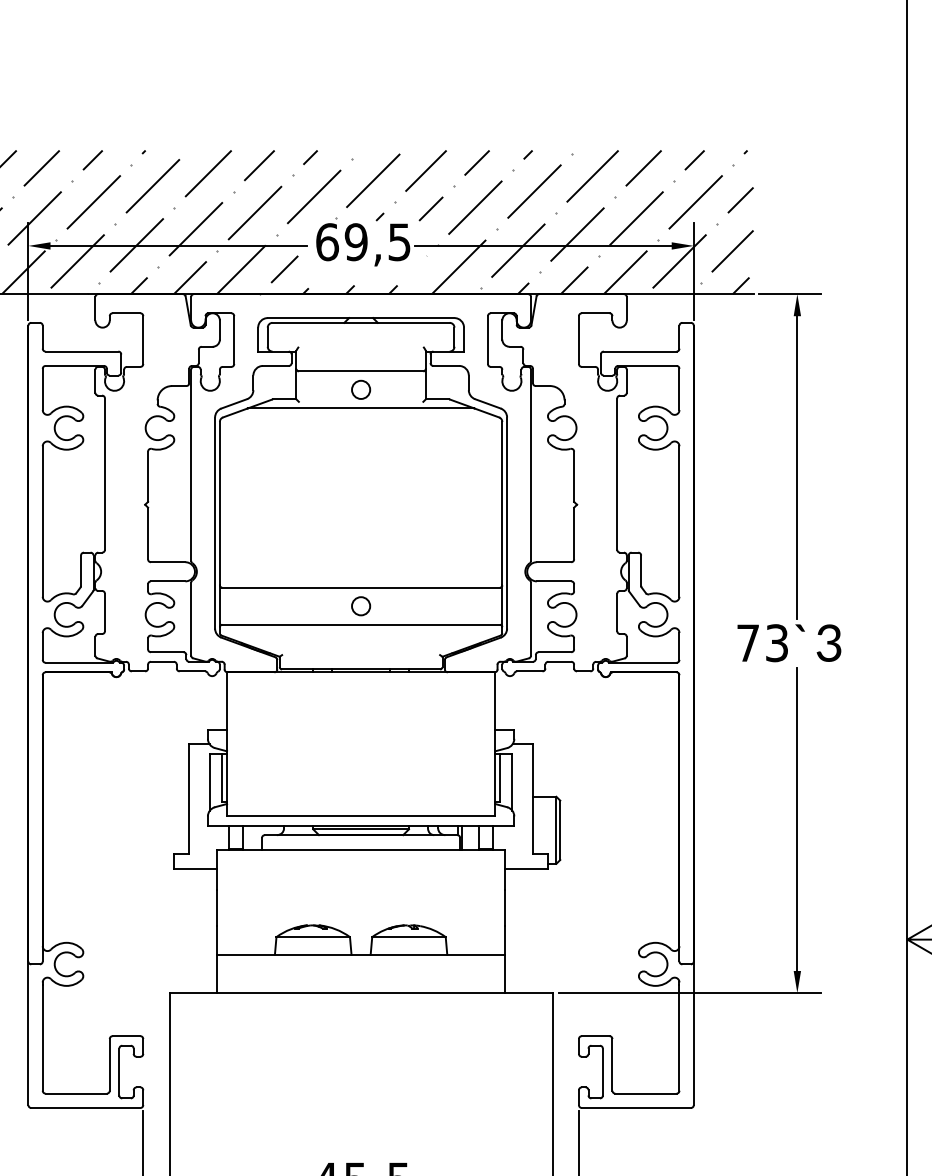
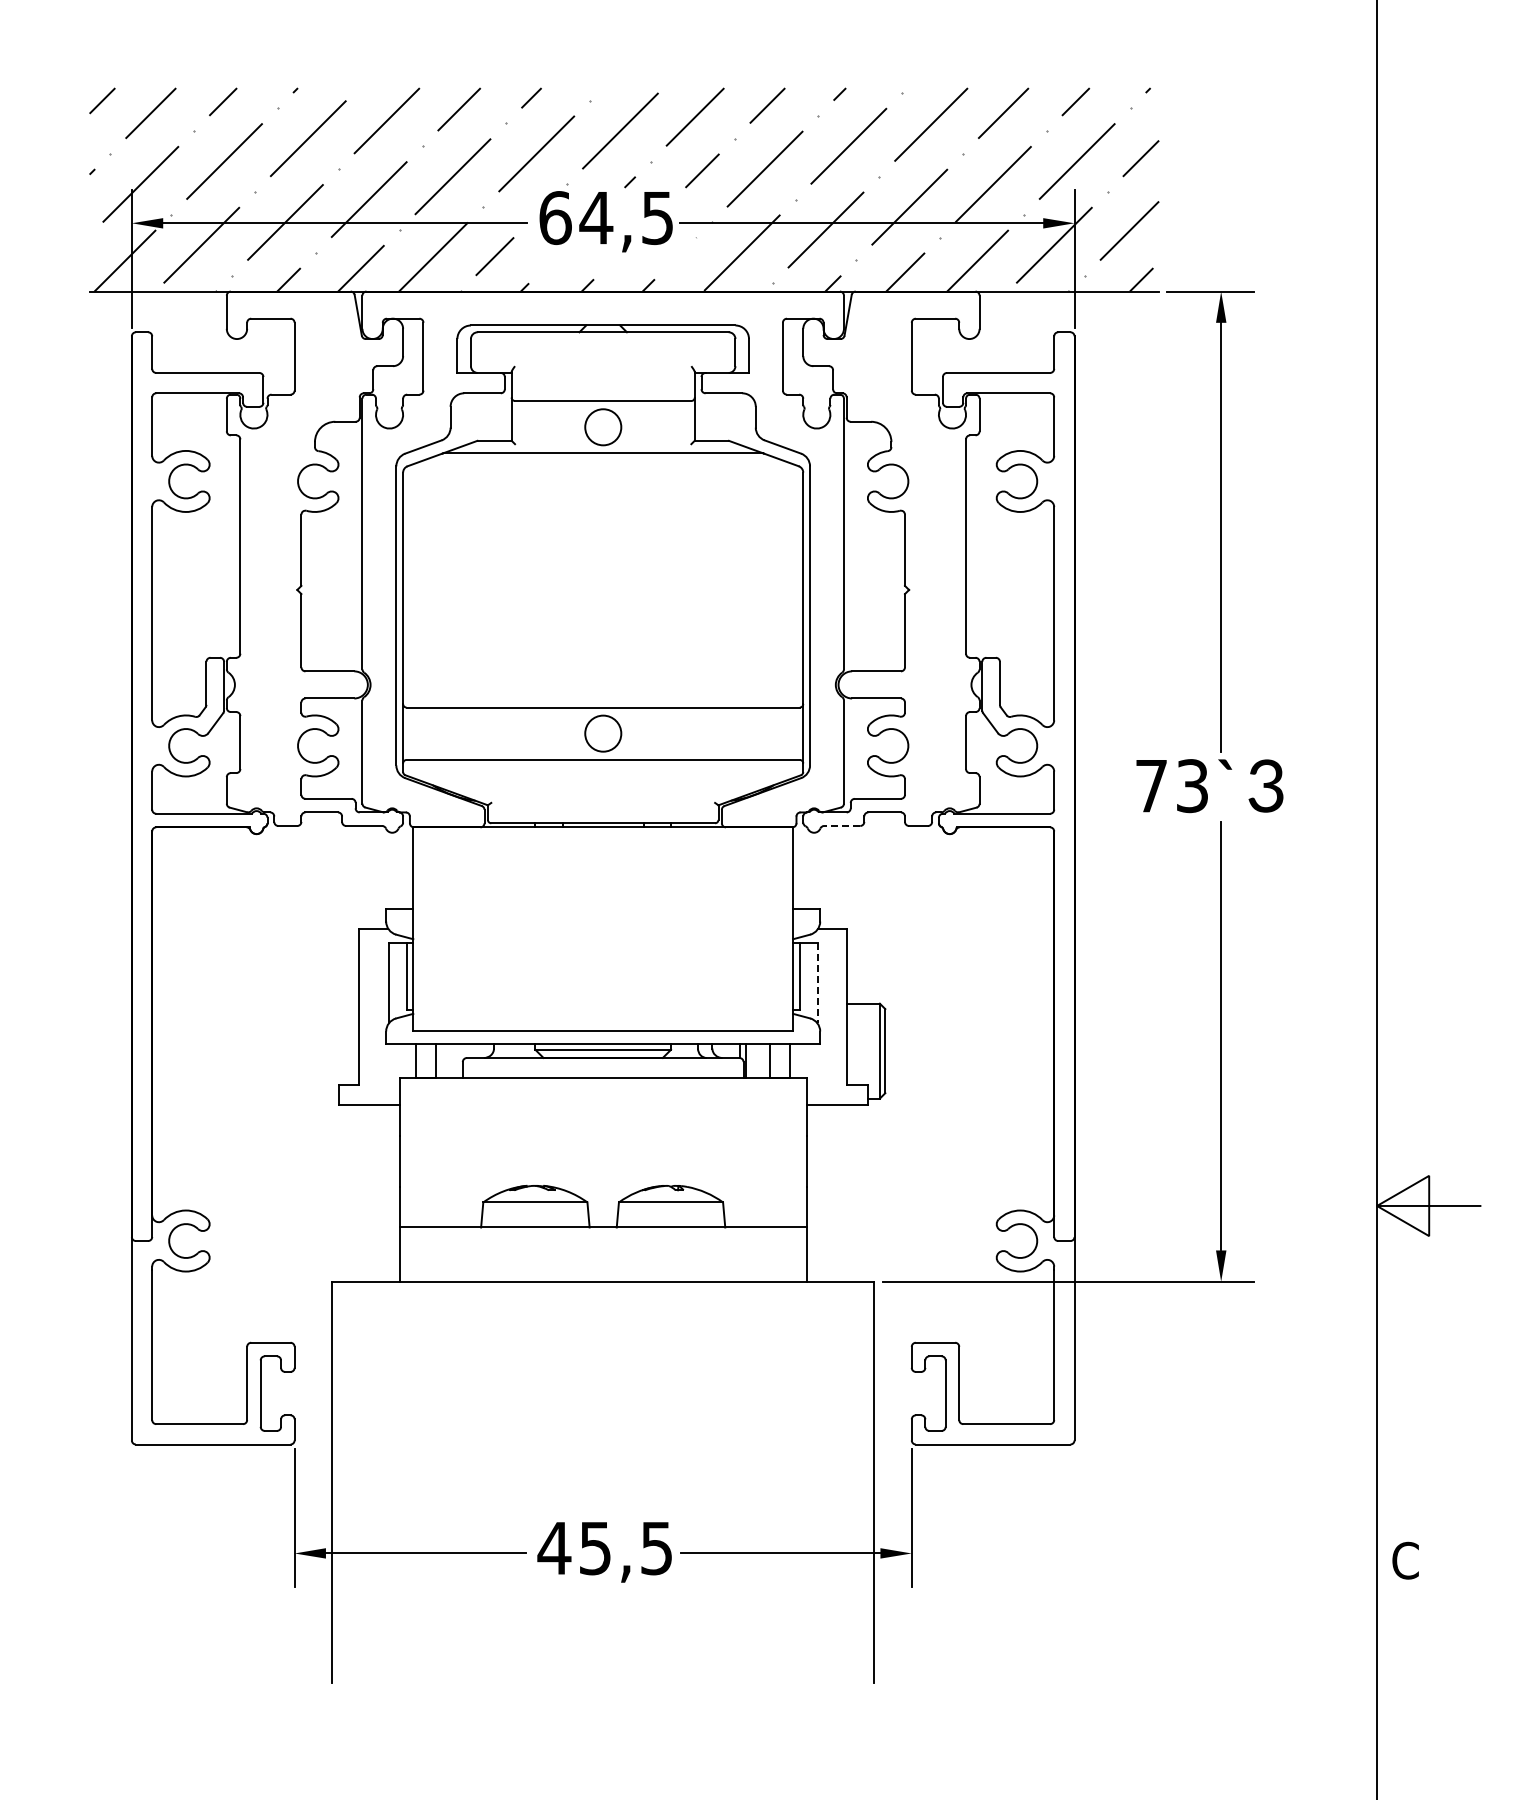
text: (356, 241) -> (596, 217), 69,5 -> 64,5
circle: (360, 389) -> (602, 426), size x1.4
circle: (360, 606) -> (602, 733), size x1.4
line: (529, 671) -> (841, 825), solid -> dashed
line: (512, 782) -> (817, 983), solid -> dashed

